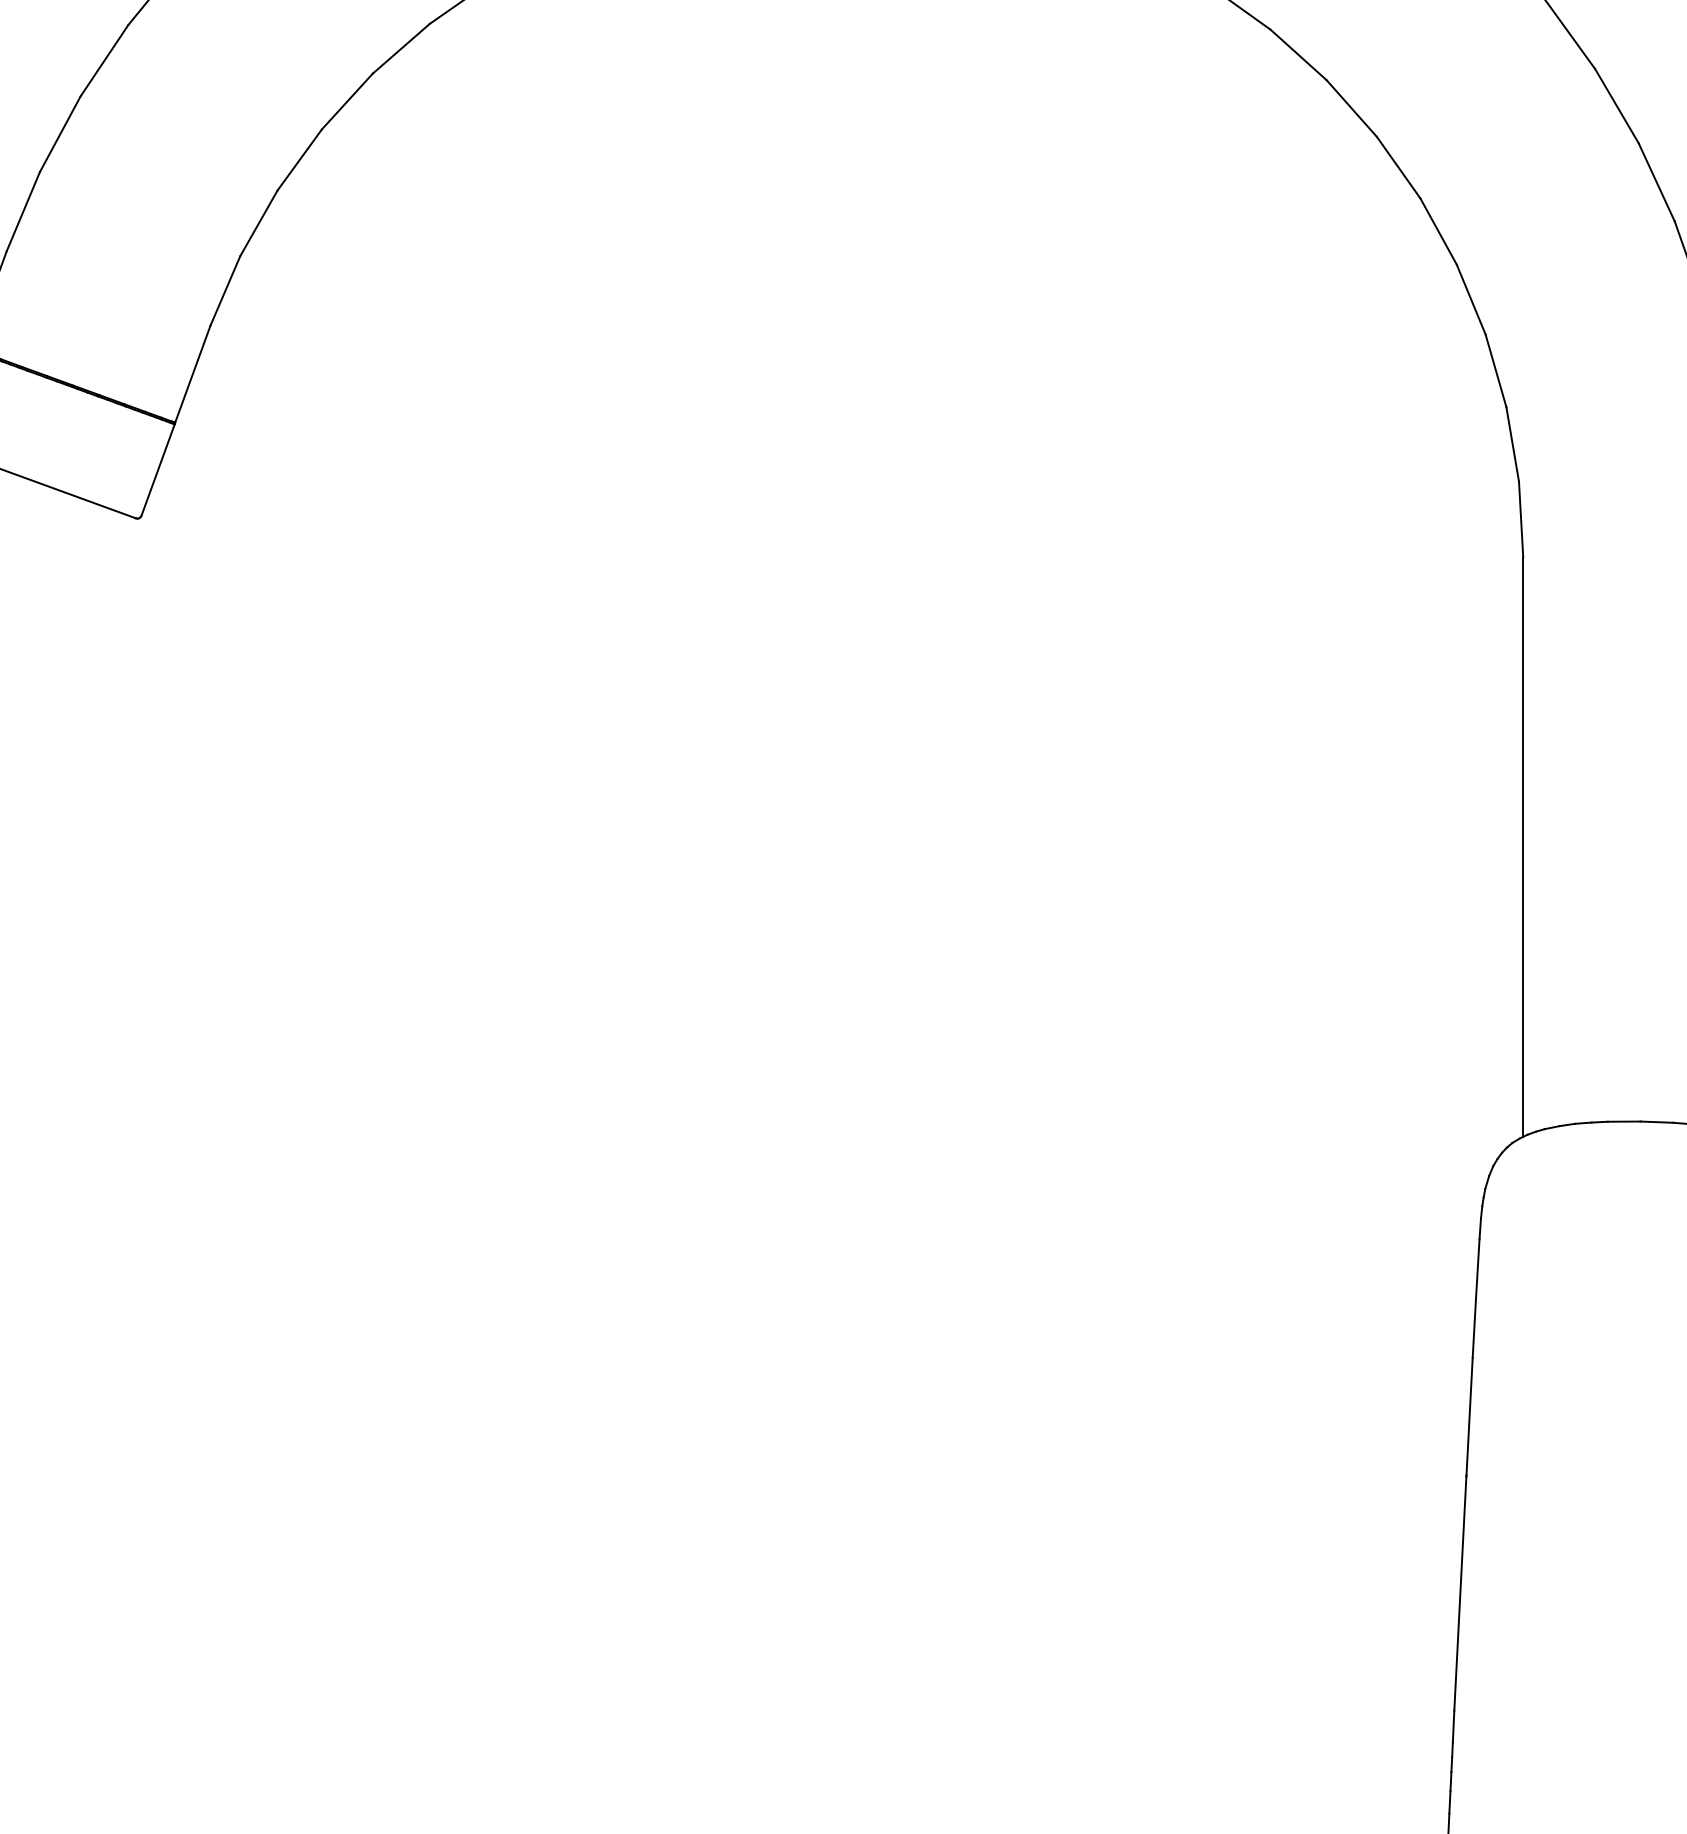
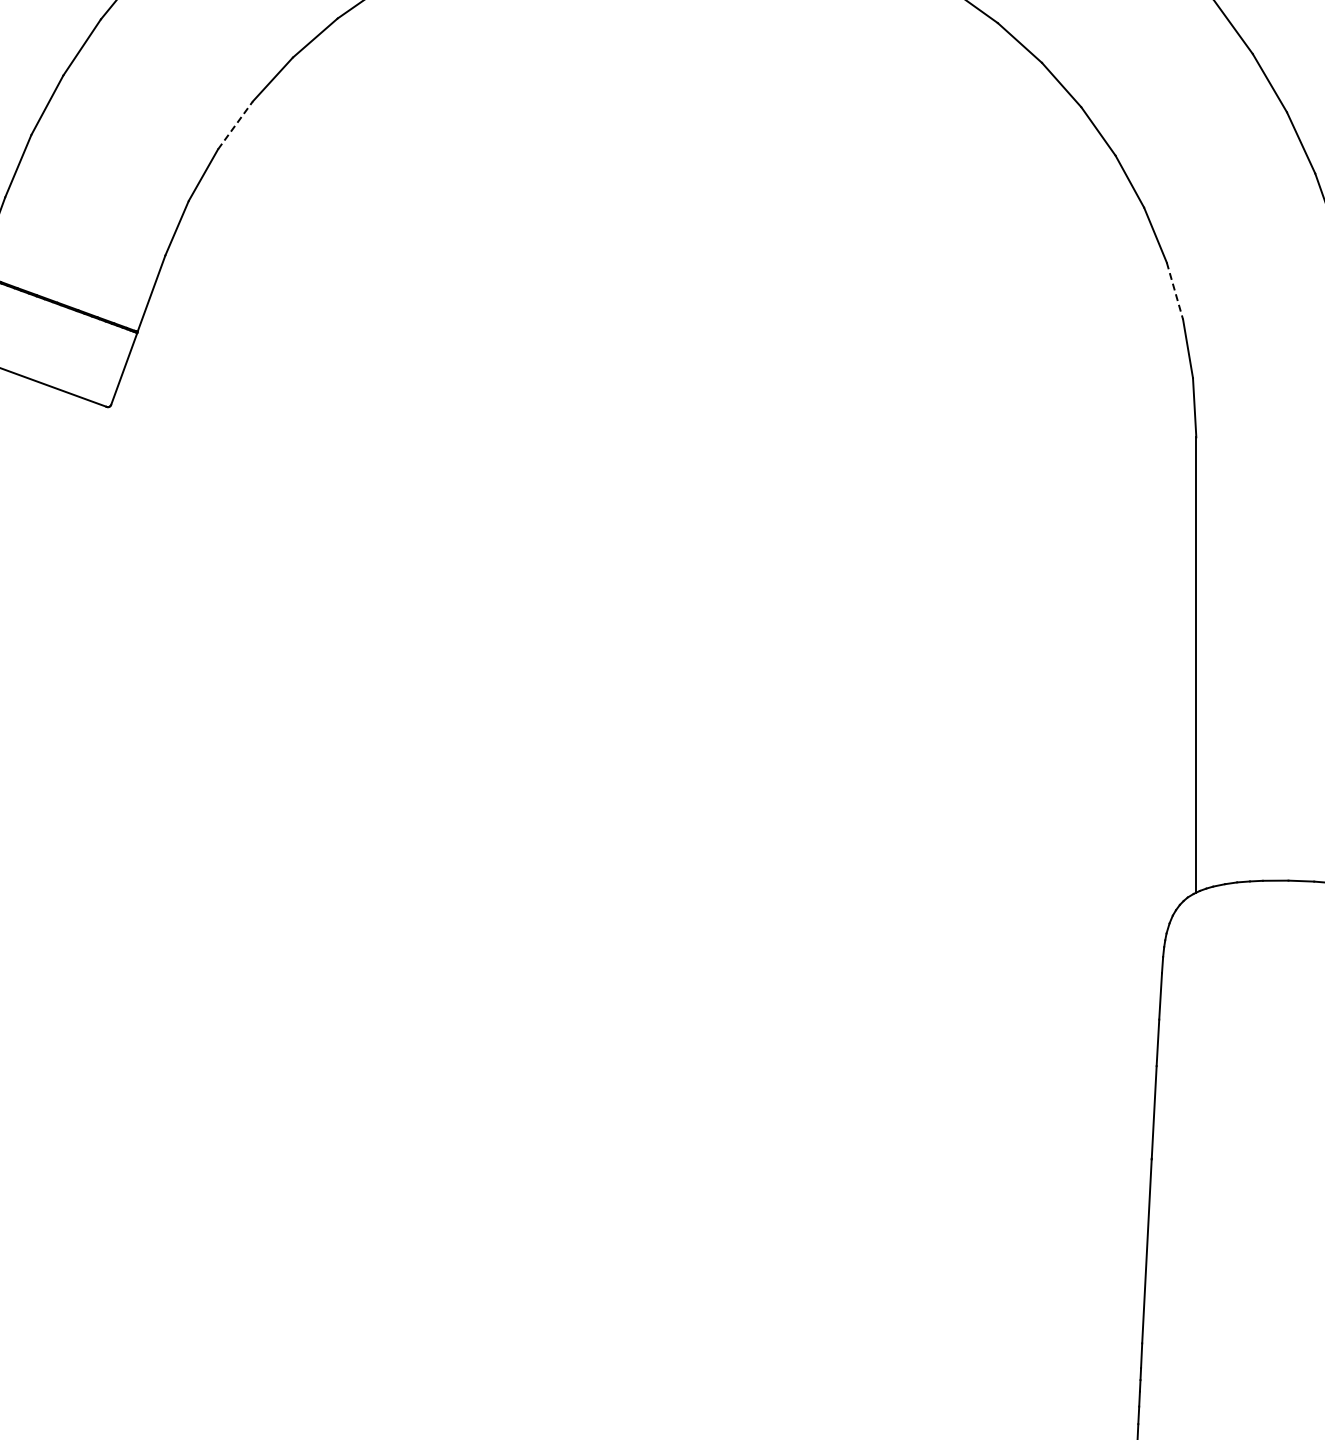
line: (299, 160) -> (235, 125), solid -> dashed
line: (1495, 371) -> (1174, 291), solid -> dashed

